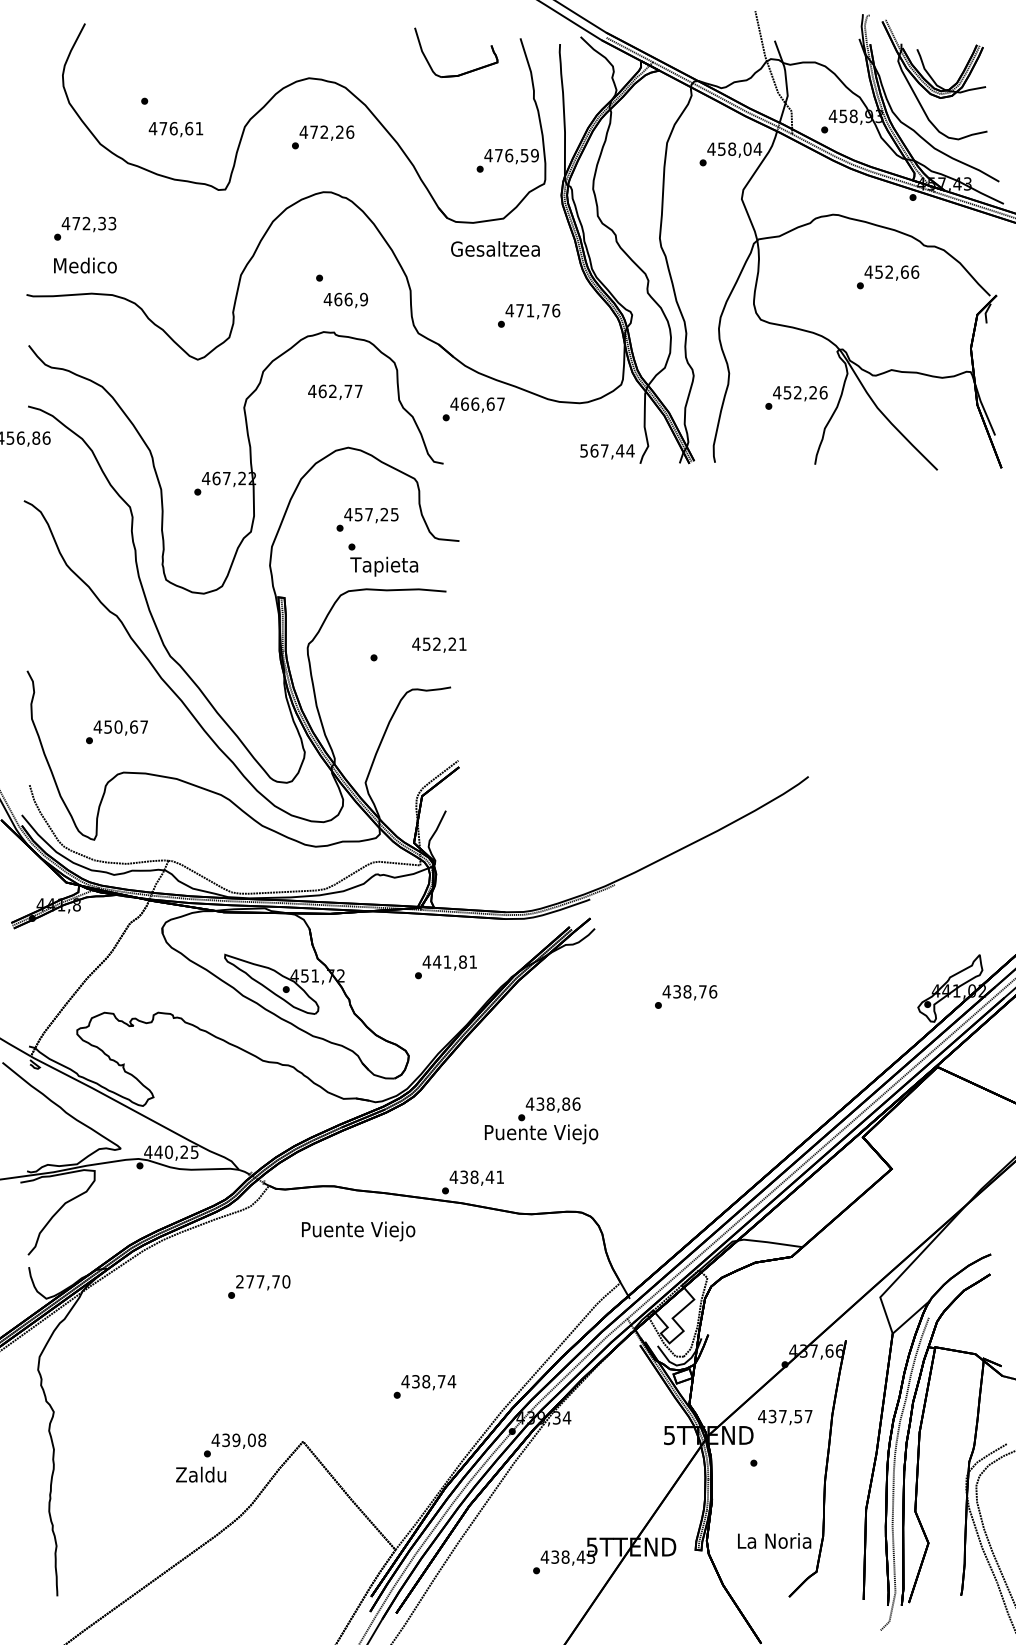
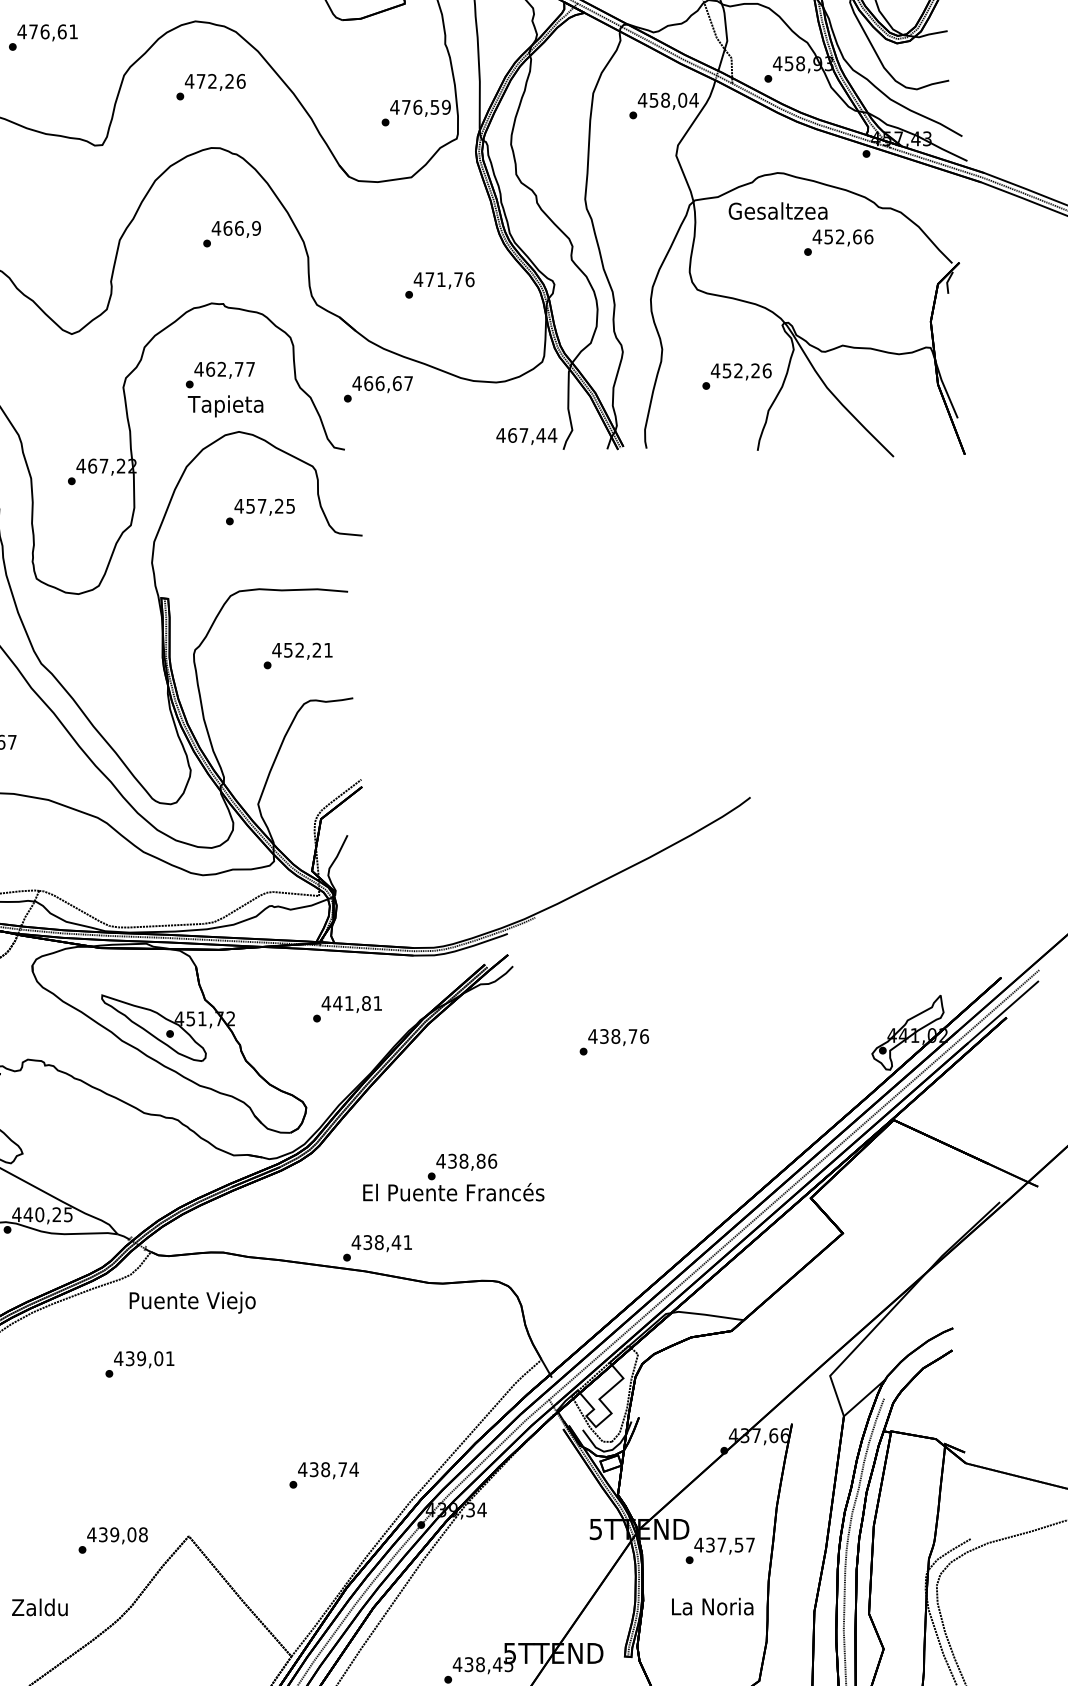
text: (175, 129) -> (47, 32), moved
text: (495, 248) -> (778, 210), moved
text: (345, 300) -> (235, 229), moved
text: (583, 450) -> (500, 435), 567,44 -> 467,44
text: (383, 559) -> (224, 398), moved
text: (439, 644) -> (302, 650), moved
text: (541, 1133) -> (453, 1193), Puente Viejo -> El Puente Francés
text: (358, 1231) -> (192, 1302), moved
text: (262, 1281) -> (143, 1358), 277,70 -> 439,01
text: (785, 1417) -> (724, 1546), moved
text: (201, 1474) -> (40, 1607), moved
text: (774, 1540) -> (712, 1606), moved

